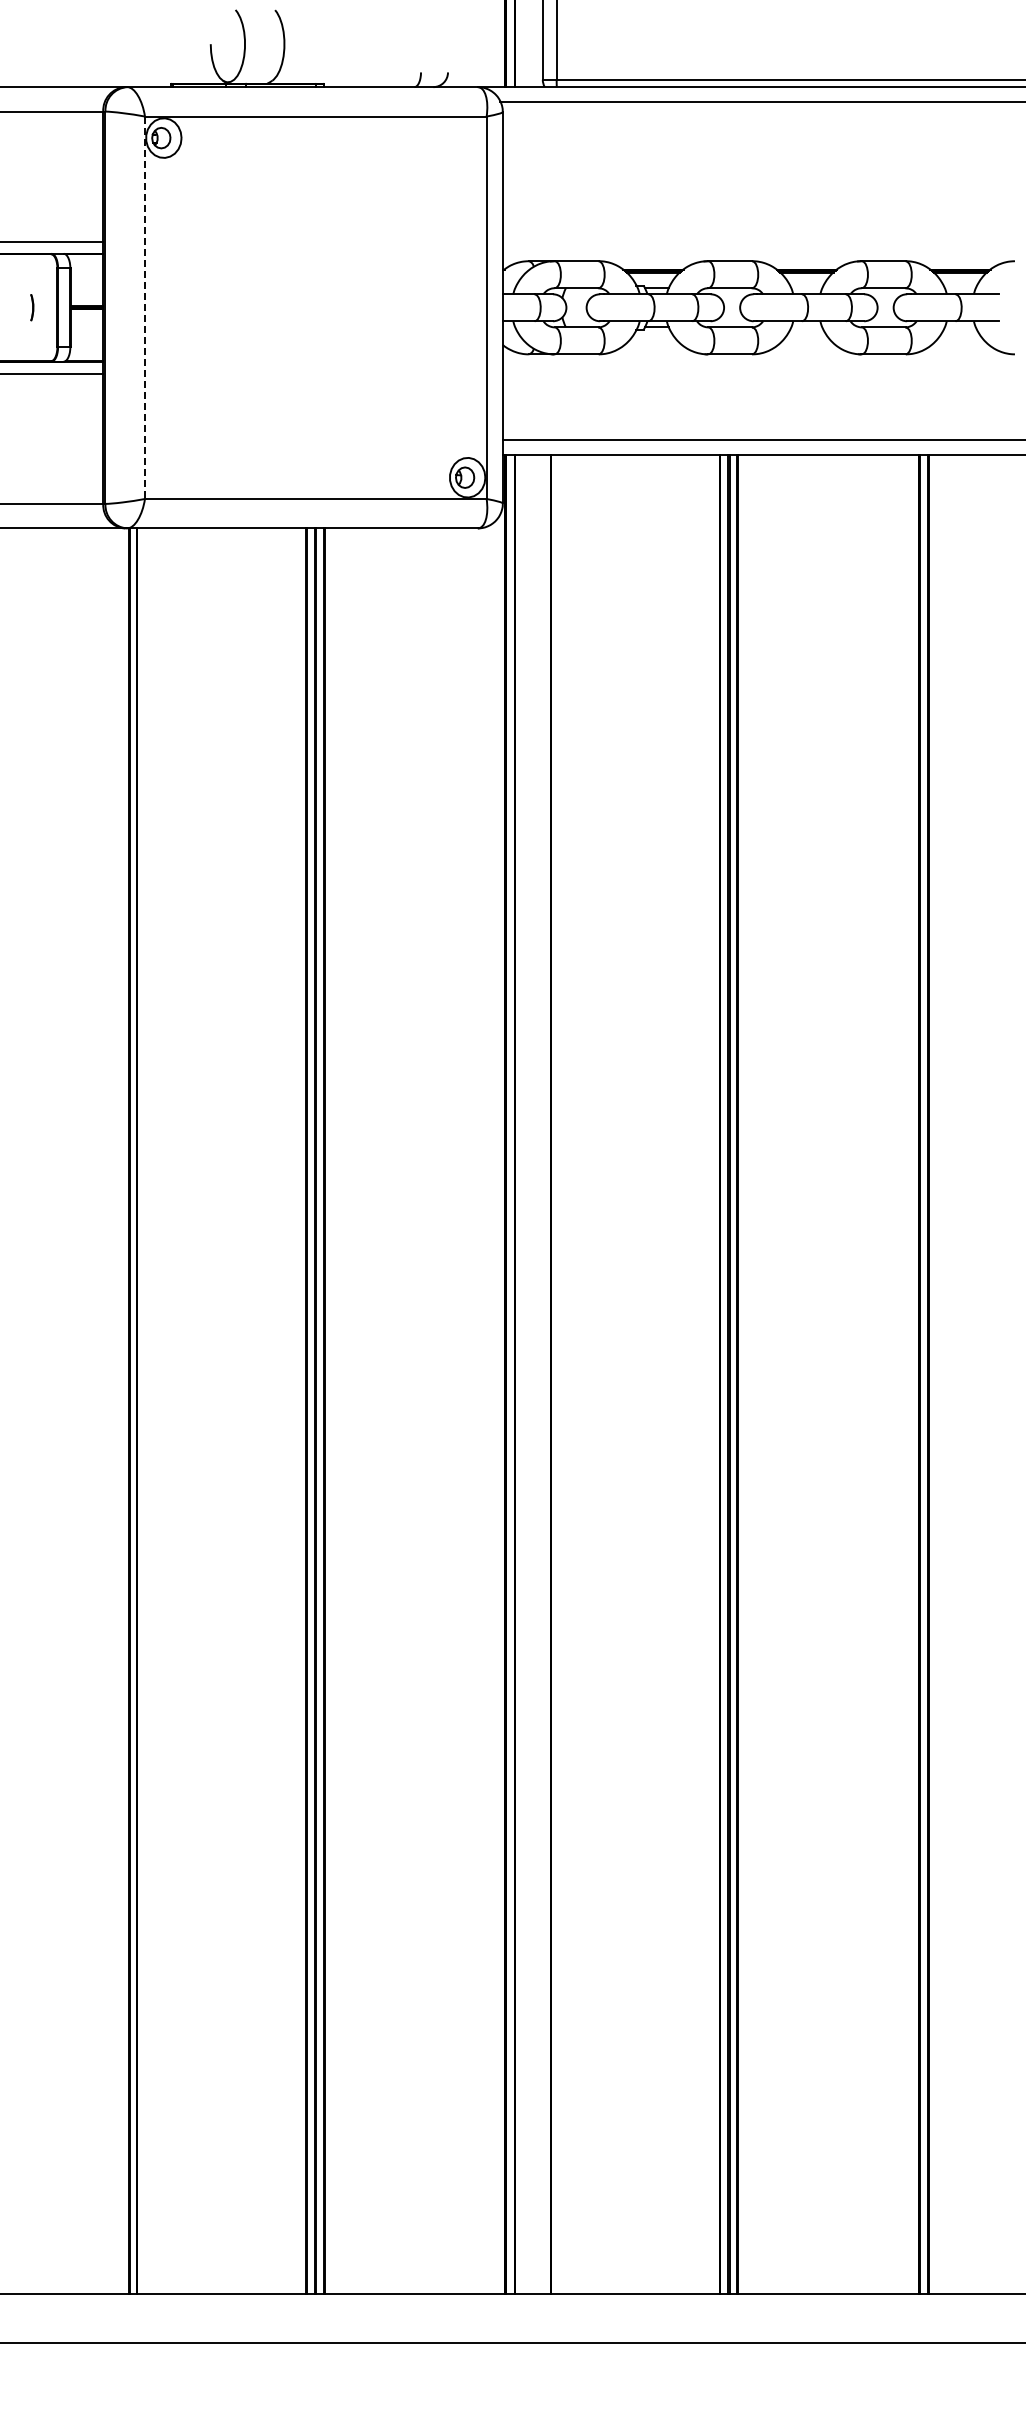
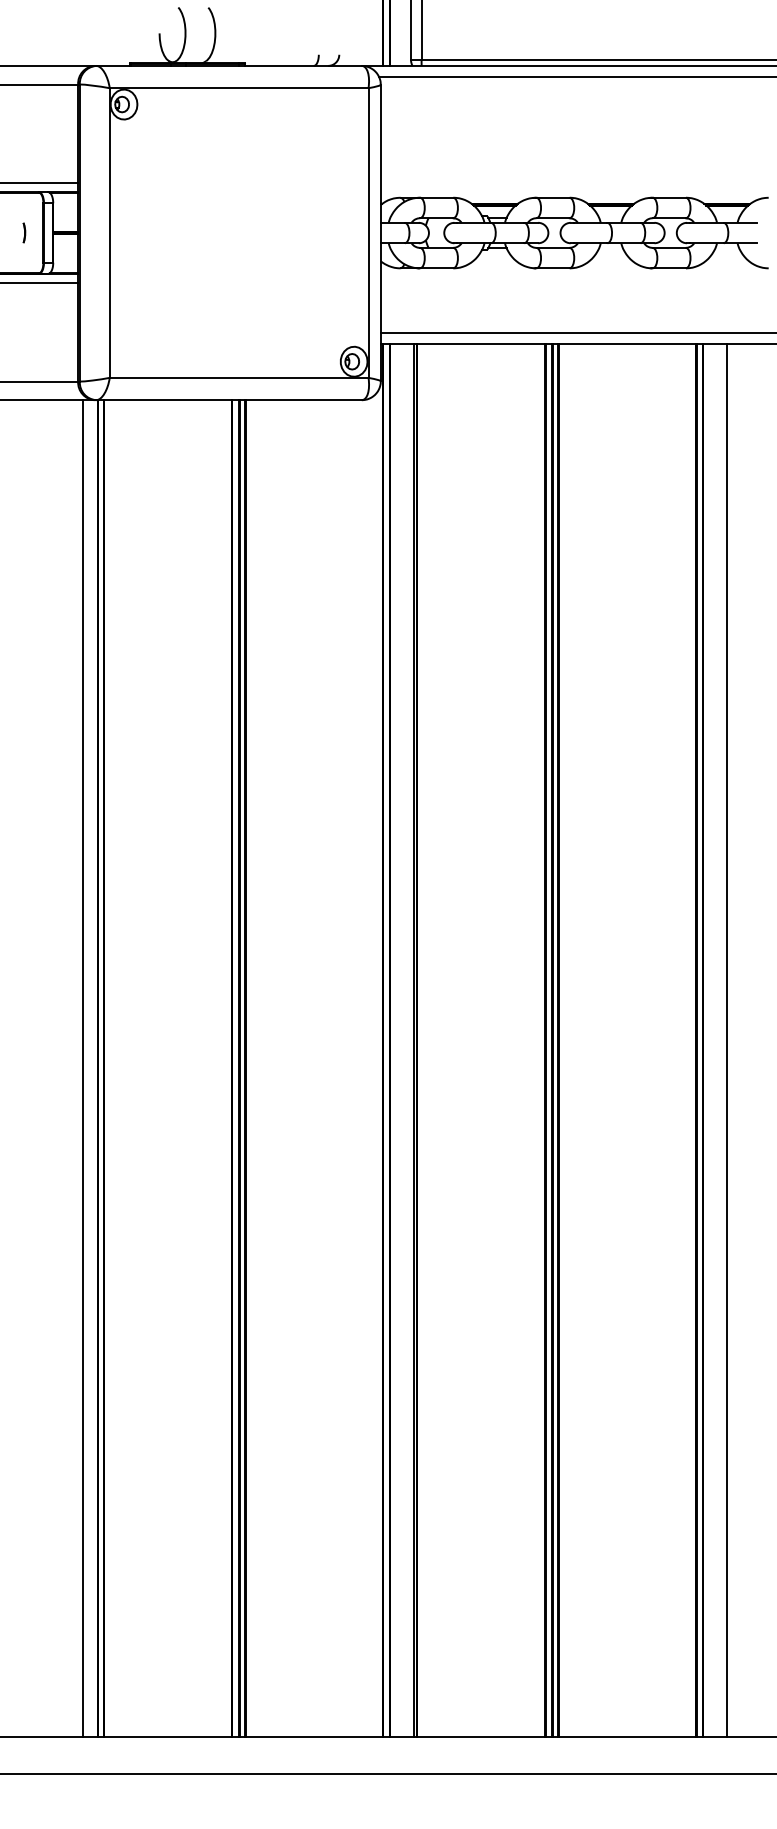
line: (144, 308) -> (109, 233), dashed -> solid
line: (546, 1373) -> (413, 1040), added
line: (959, 1373) -> (726, 1040), added
line: (109, 1410) -> (82, 1068), added

